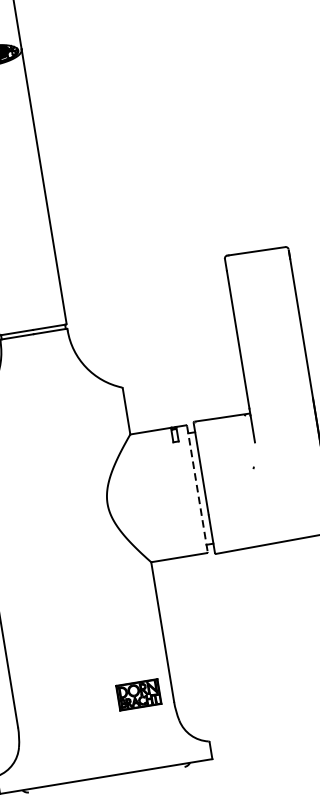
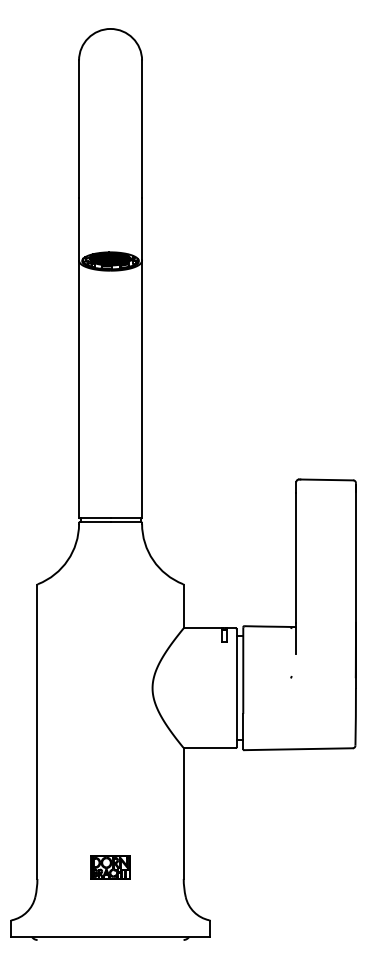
line: (197, 489) -> (236, 688), dashed -> solid
part: (138, 695) -> (110, 867), moved

